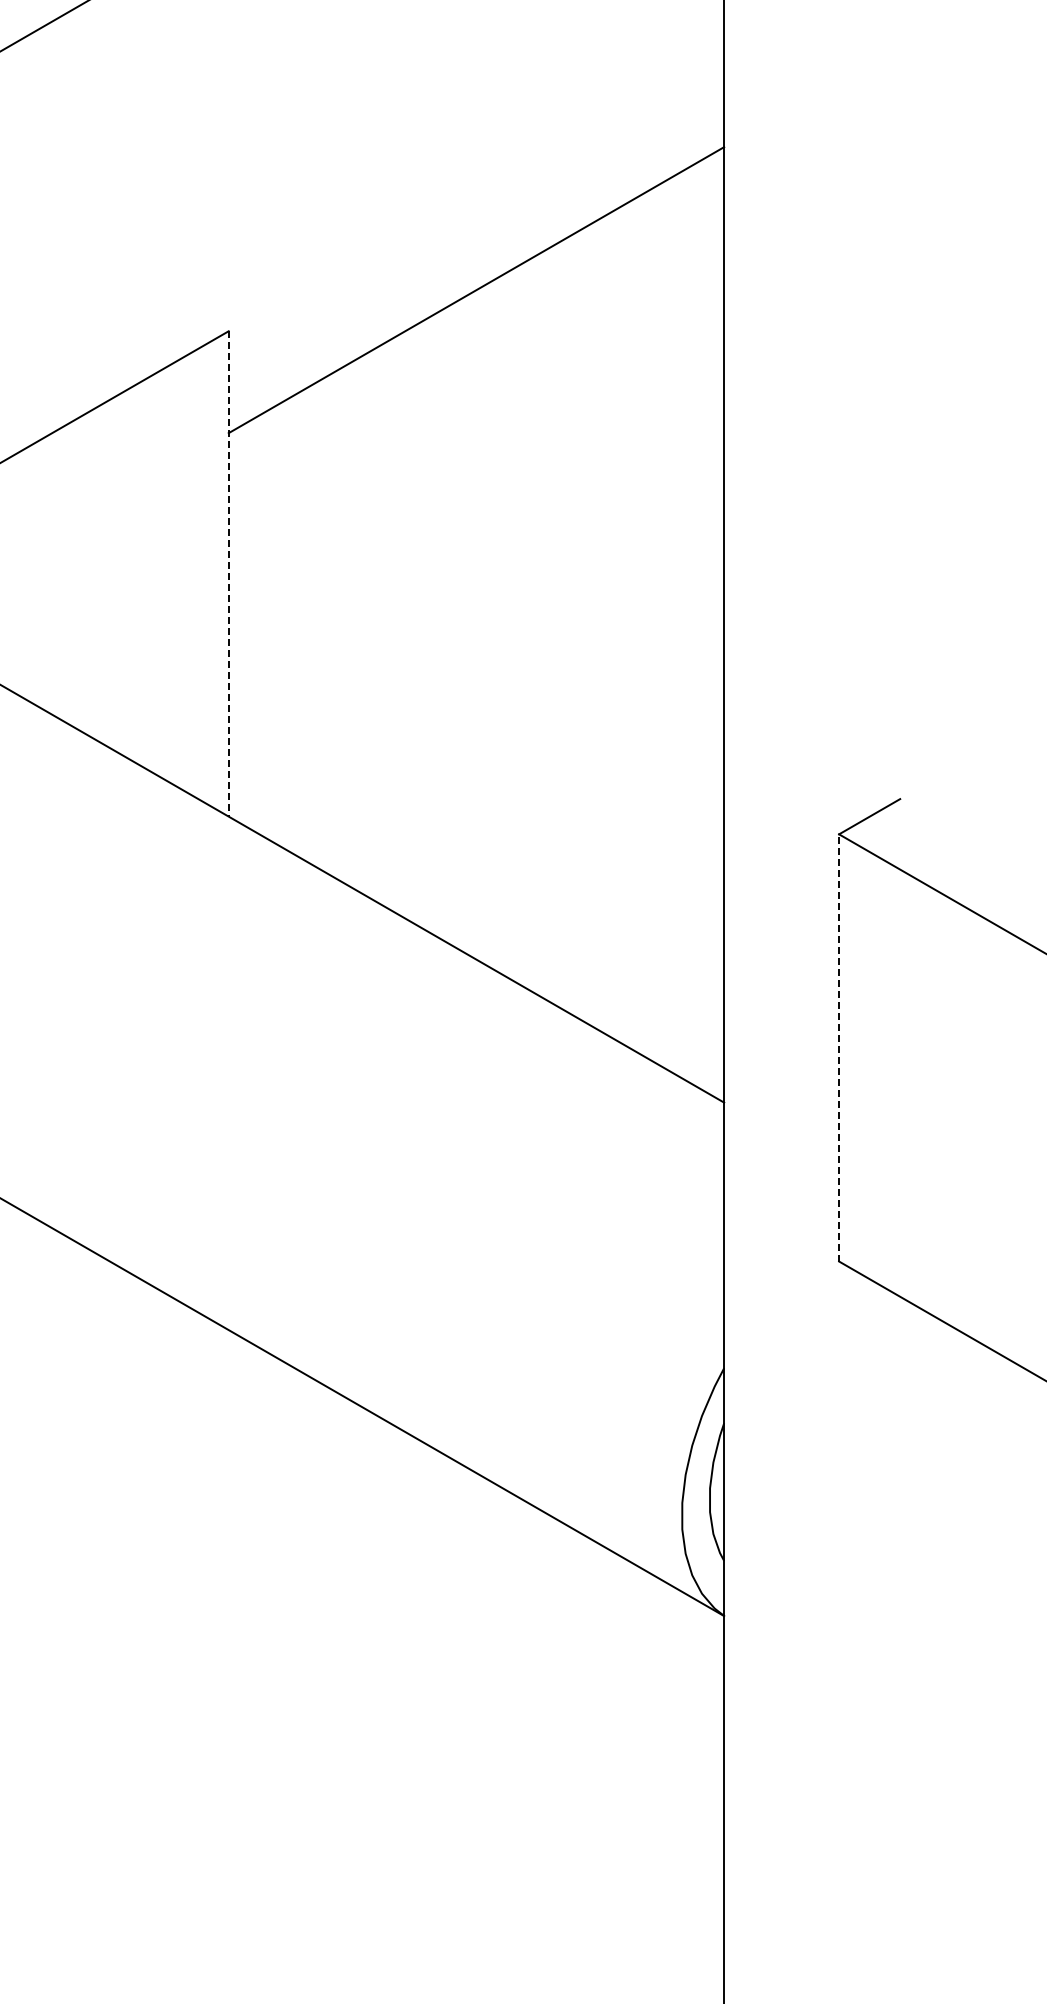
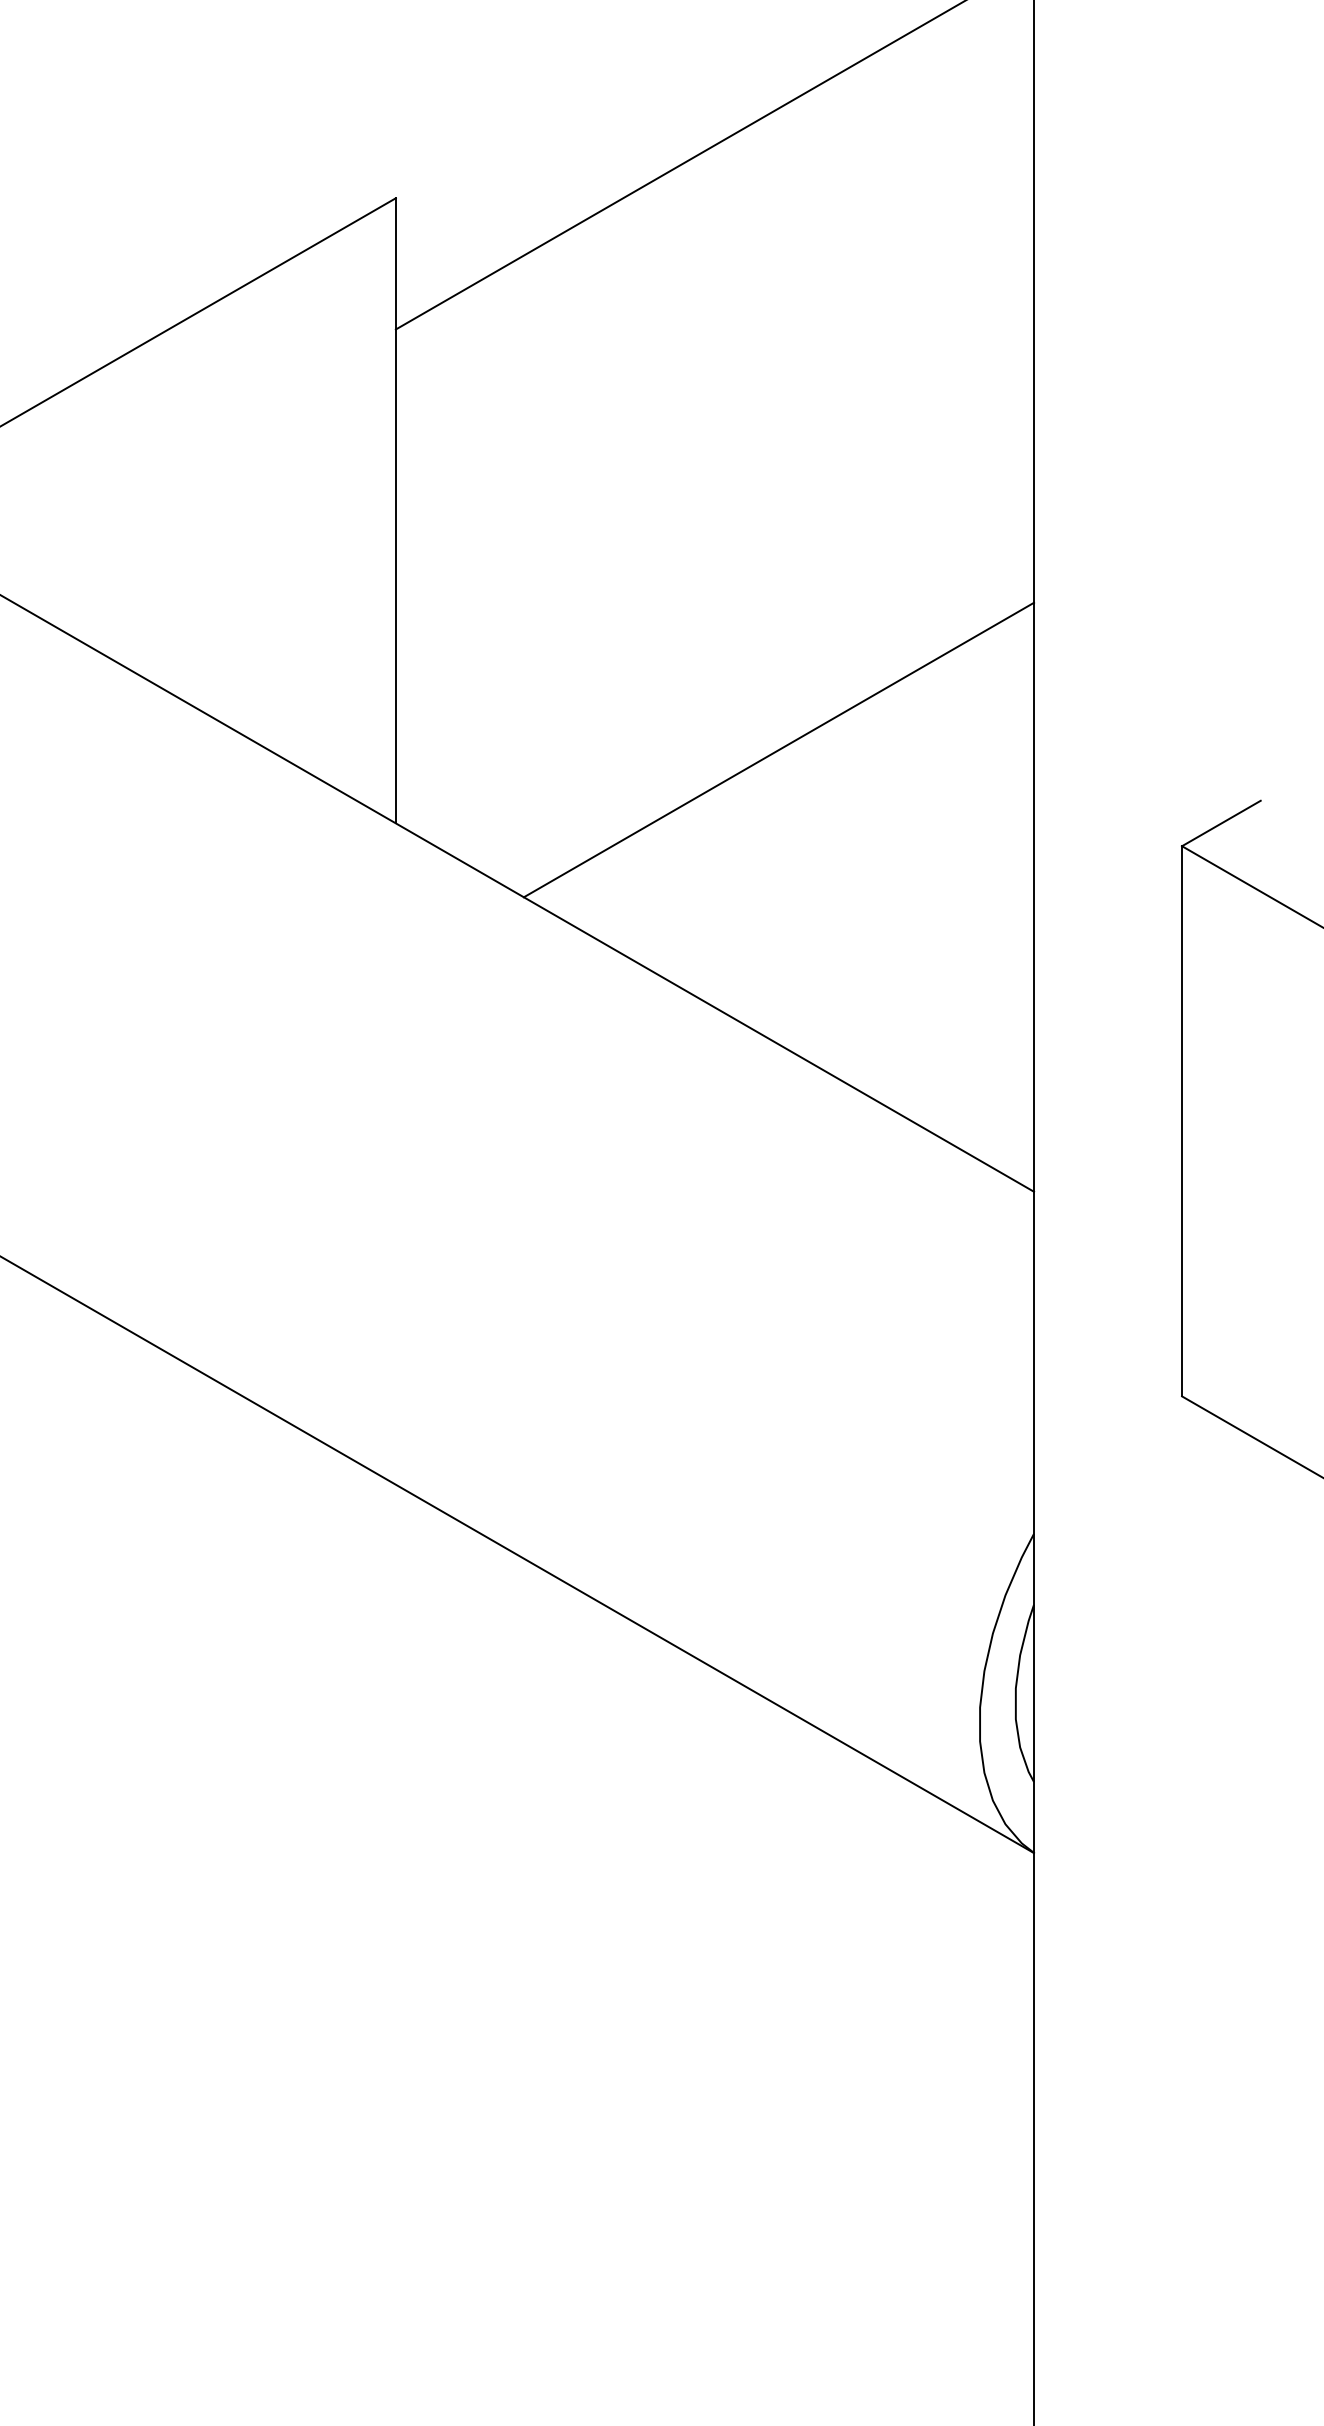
line: (228, 573) -> (395, 510), dashed -> solid
line: (526, 759) -> (779, 749), added
line: (839, 1047) -> (1182, 1120), dashed -> solid

